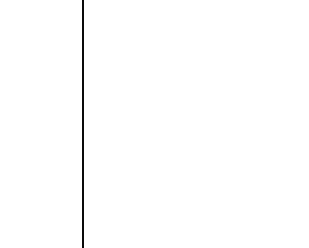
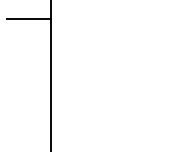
line: (46, 31) -> (28, 19), added

